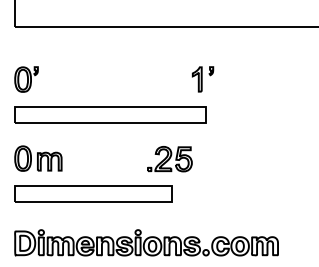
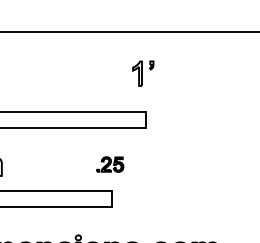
part: (202, 79) -> (142, 73), moved
part: (169, 159) -> (109, 164), size x0.6

